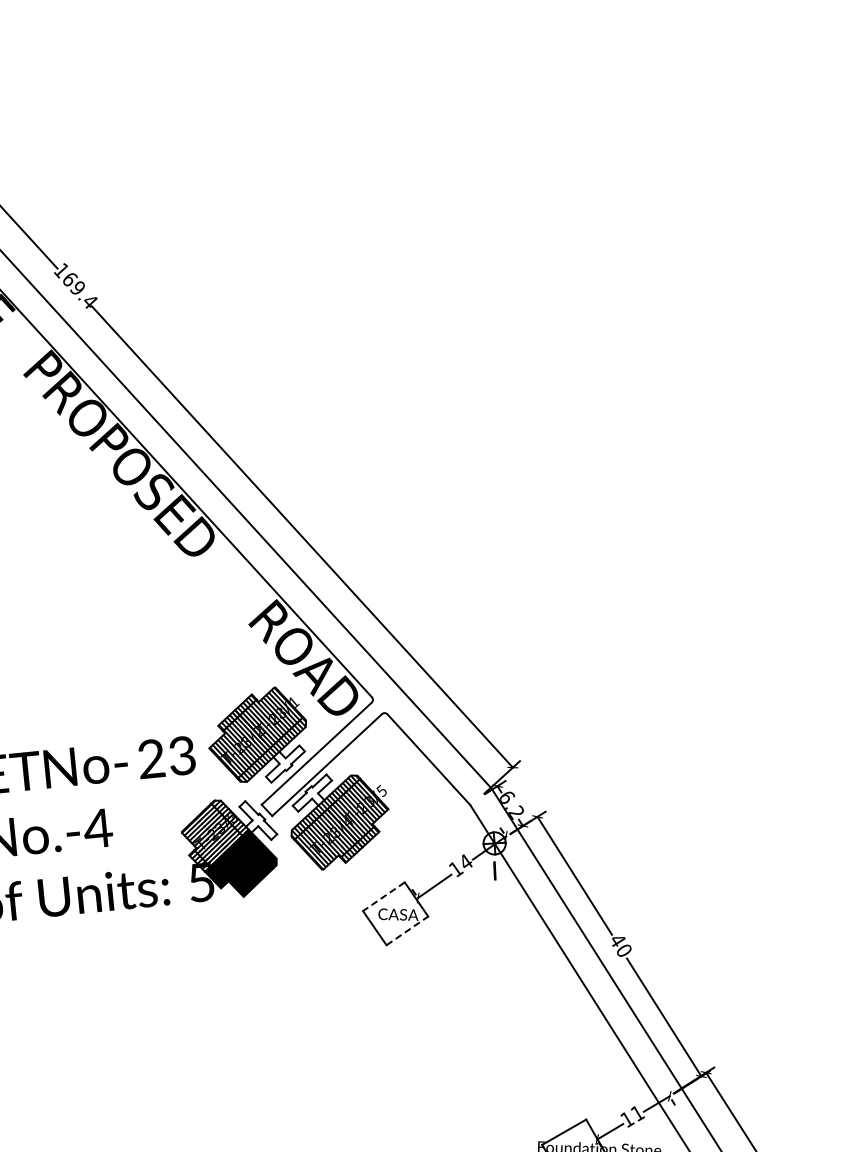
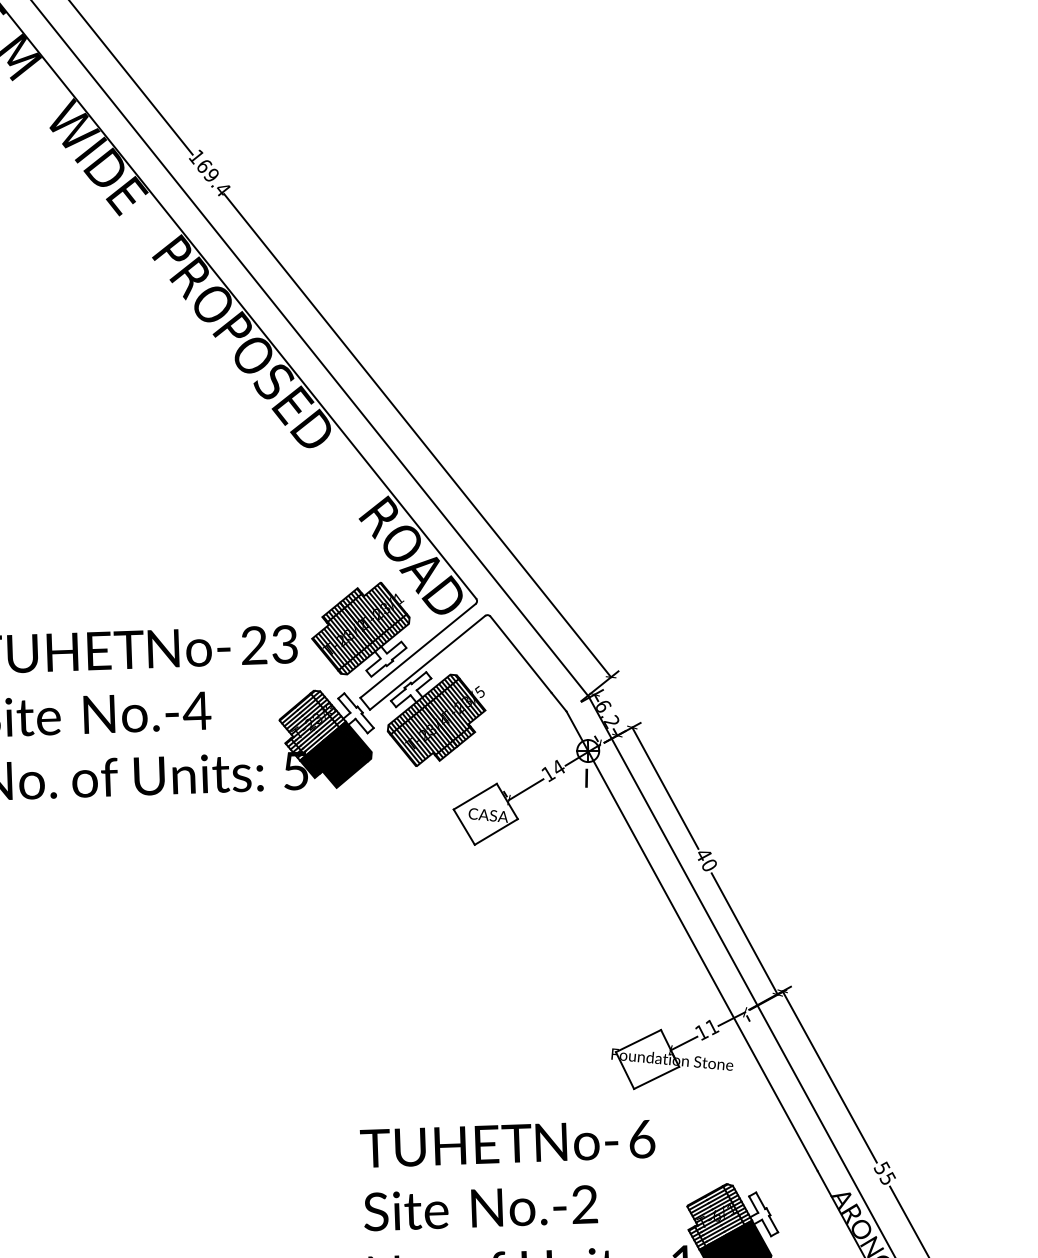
line: (383, 896) -> (474, 796), dashed -> solid
line: (407, 930) -> (496, 831), dashed -> solid

